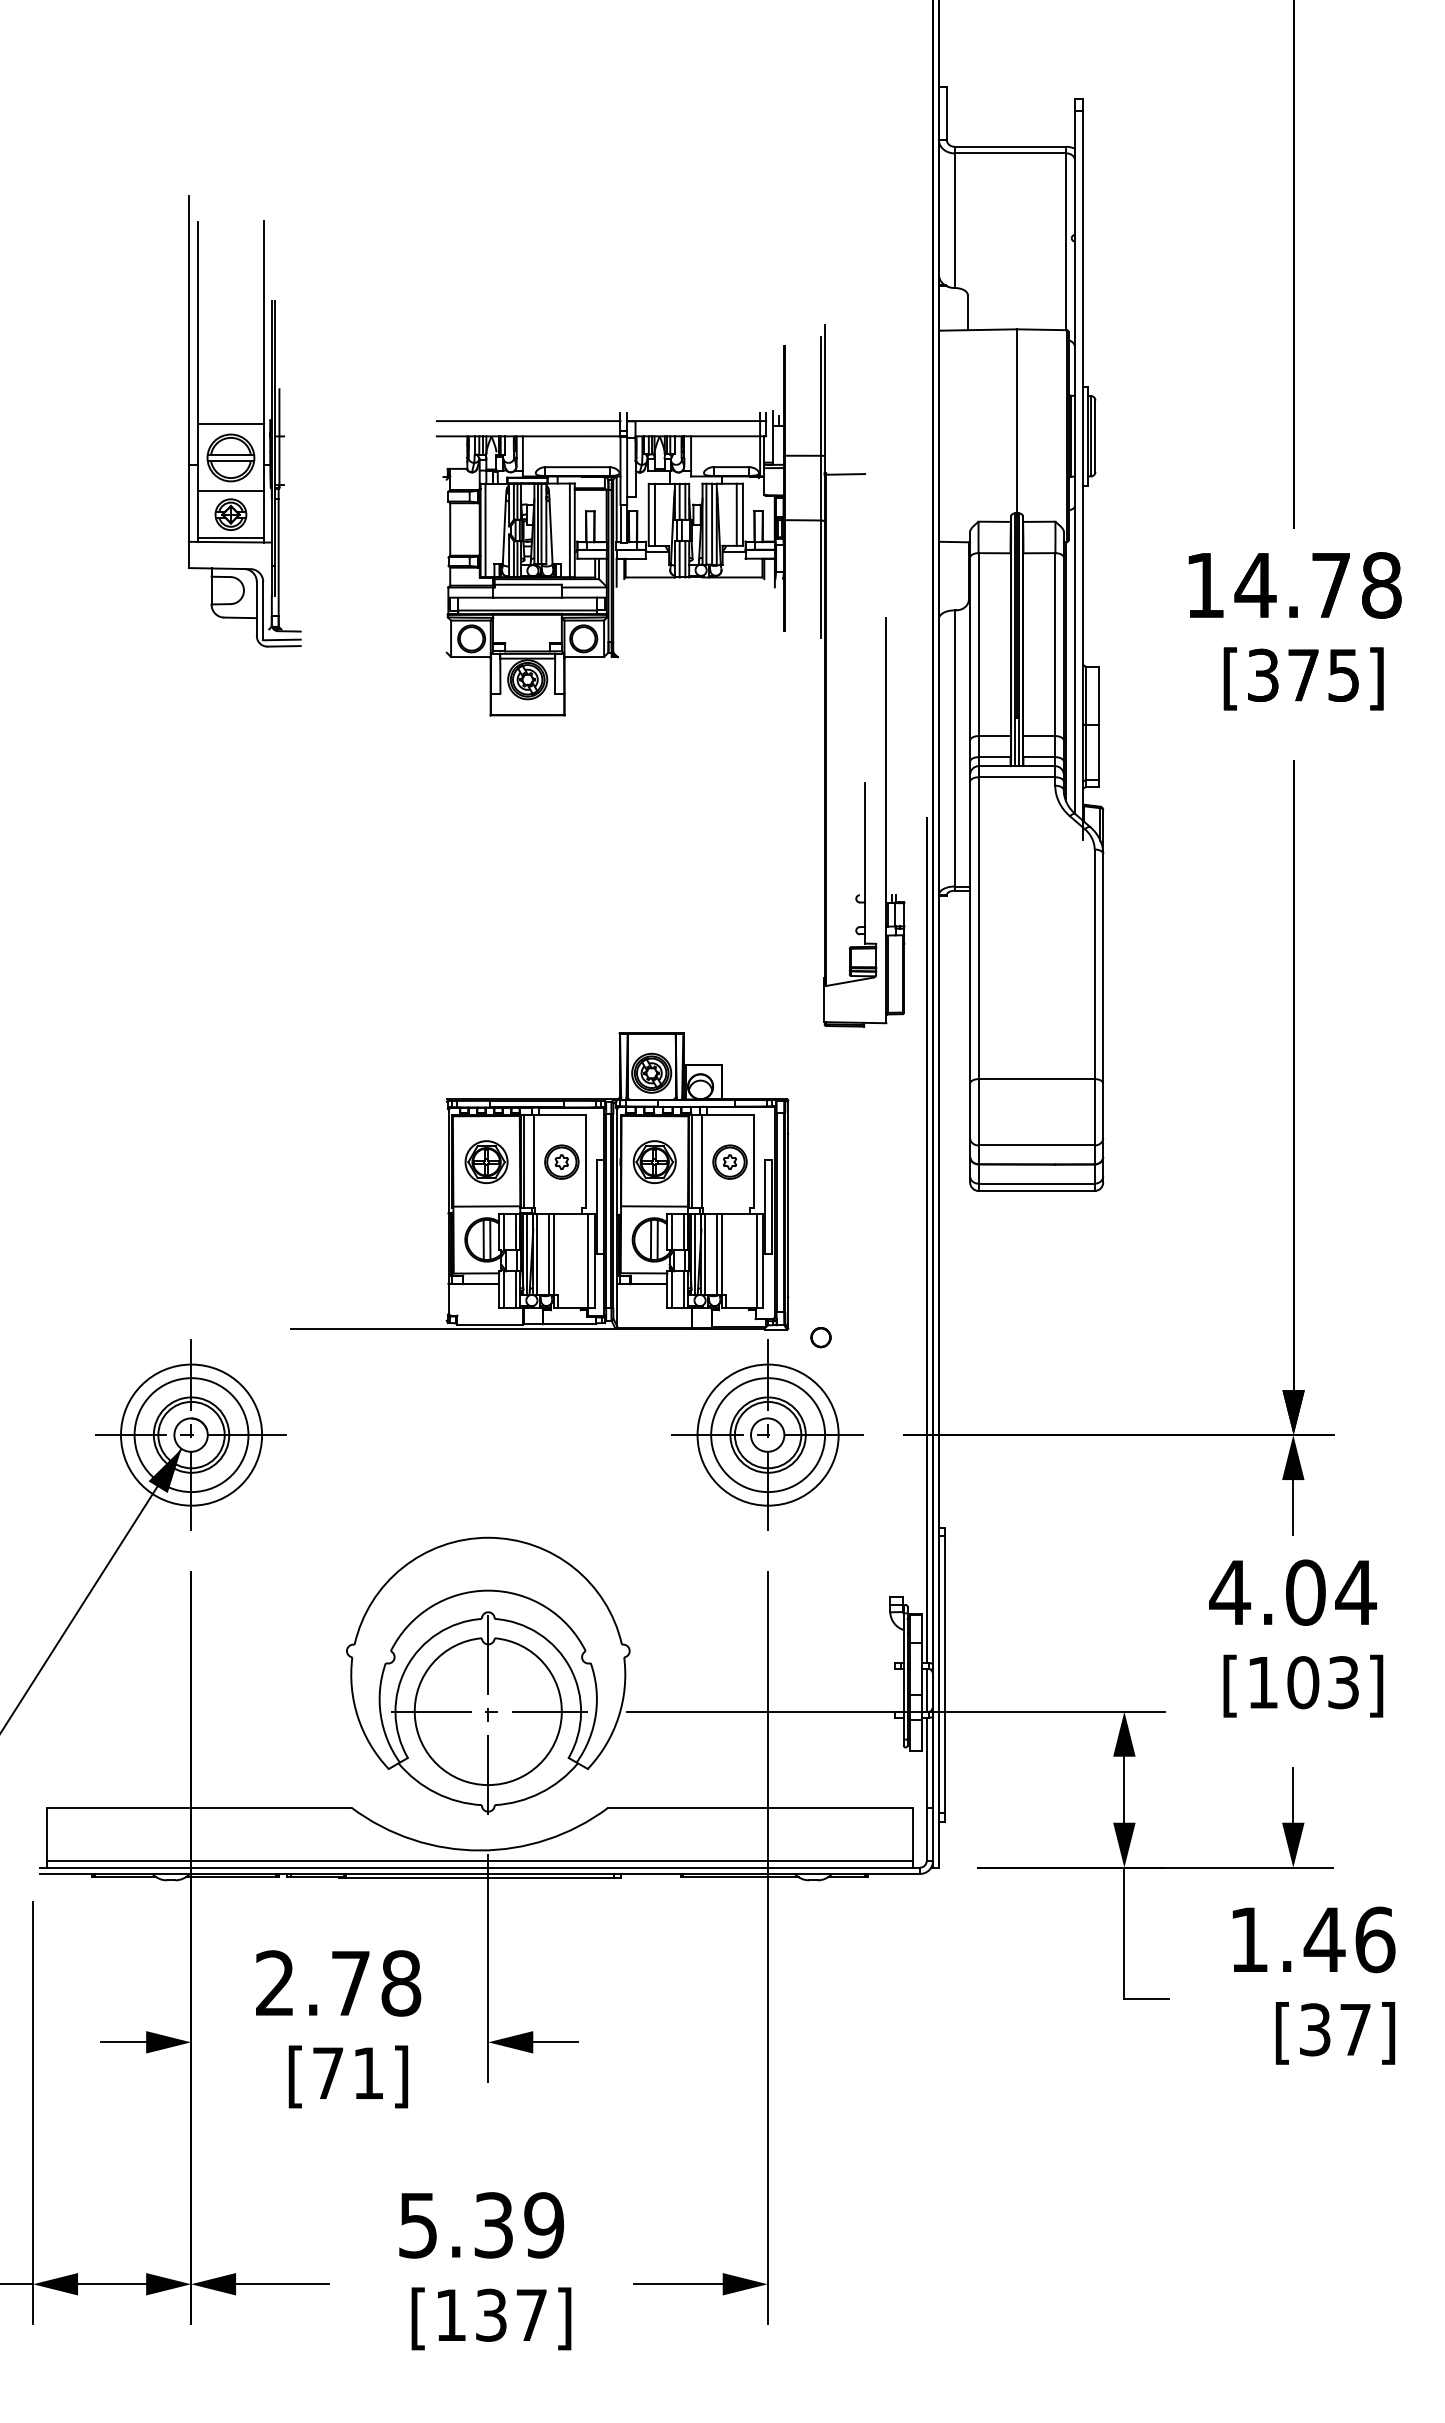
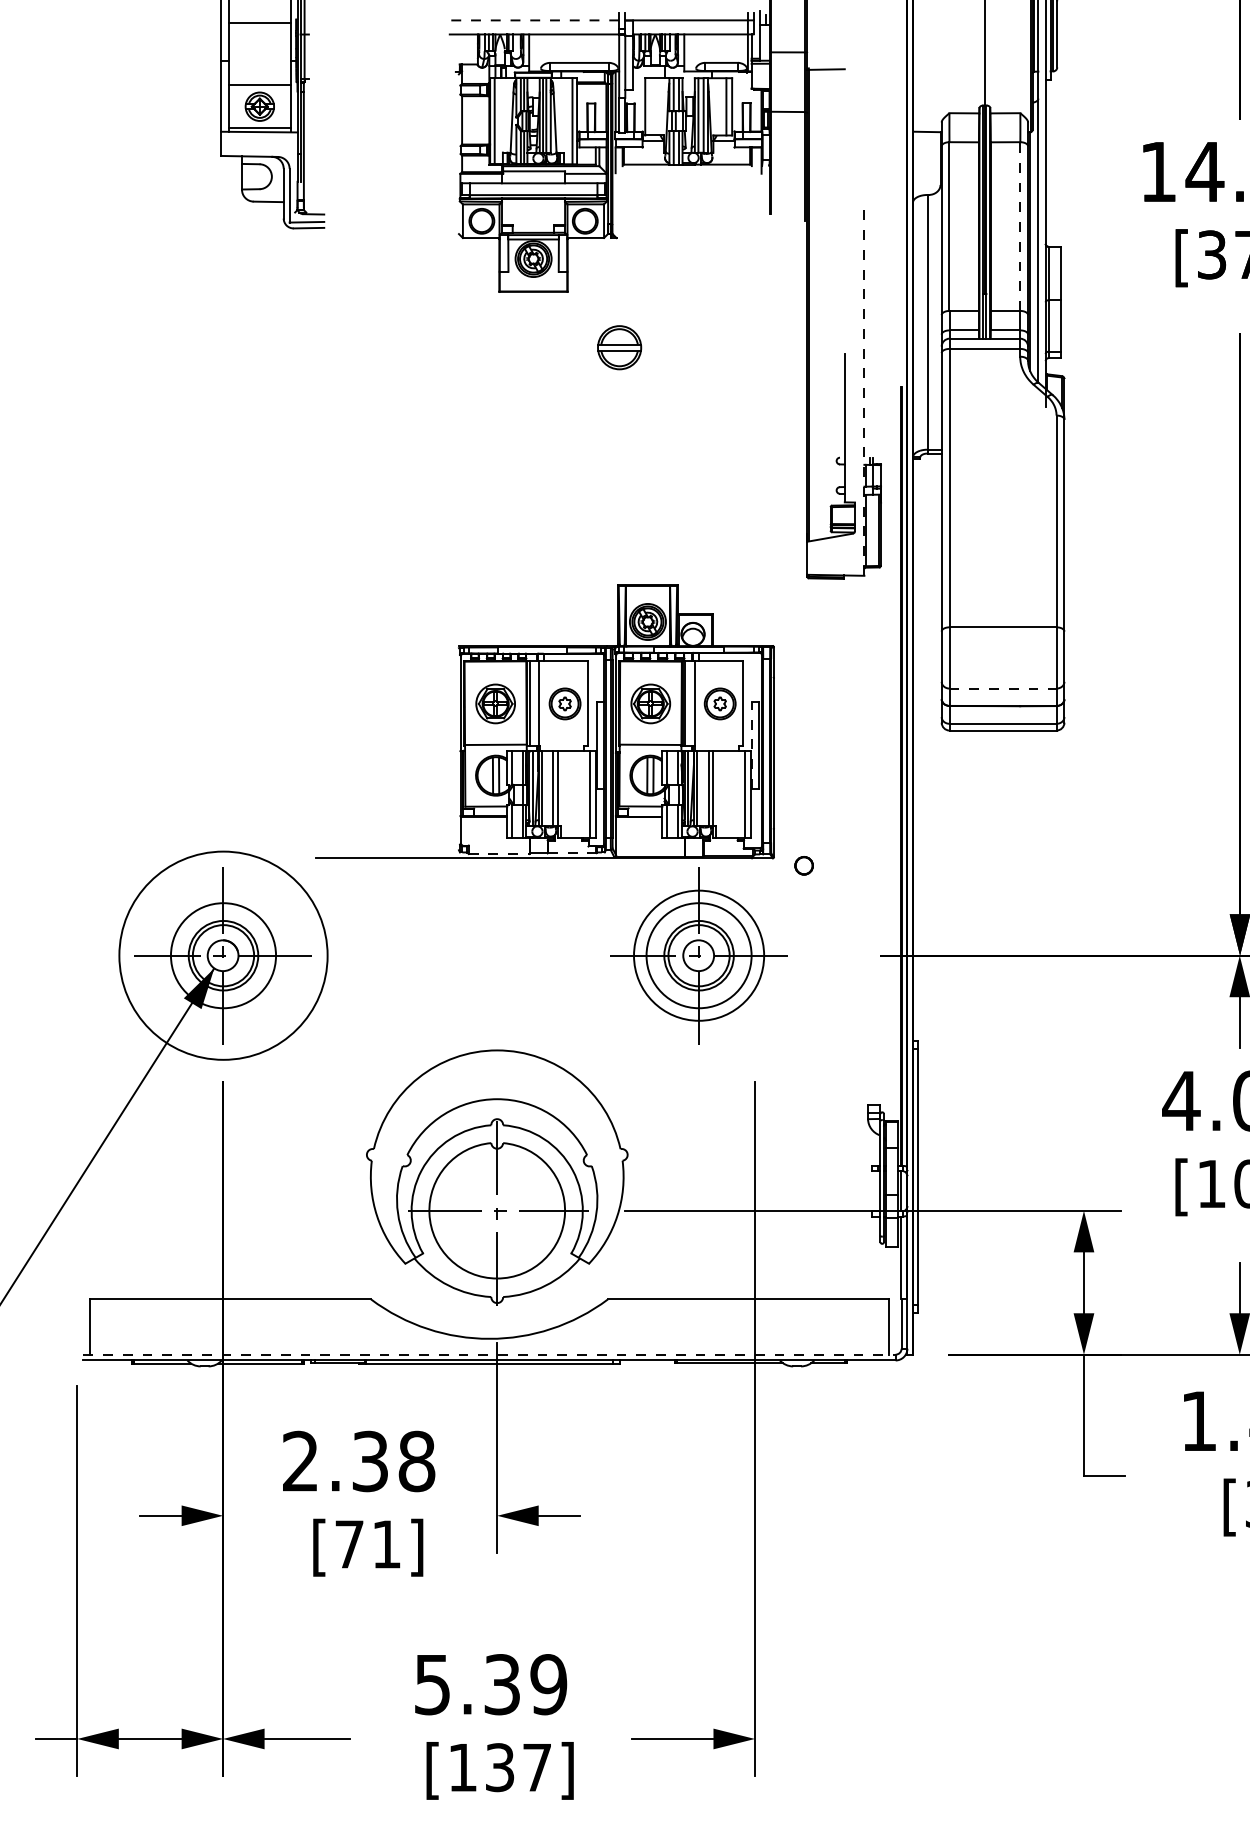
line: (528, 421) -> (534, 20), solid -> dashed
part: (230, 457) -> (619, 347), moved
line: (654, 514) -> (650, 106), removed
line: (1055, 644) -> (1020, 226), solid -> dashed
line: (886, 820) -> (864, 388), solid -> dashed
line: (1036, 1145) -> (1002, 688), solid -> dashed
line: (764, 1207) -> (752, 745), solid -> dashed
line: (569, 1323) -> (572, 852), solid -> dashed
line: (490, 1324) -> (499, 853), solid -> dashed
circle: (191, 1434) -> (223, 955), size x1.6
part: (767, 1434) -> (698, 955), moved
line: (479, 1861) -> (489, 1349), removed
line: (480, 1867) -> (490, 1354), solid -> dashed
text: (350, 1983) -> (370, 1461), 2.78 -> 2.38

